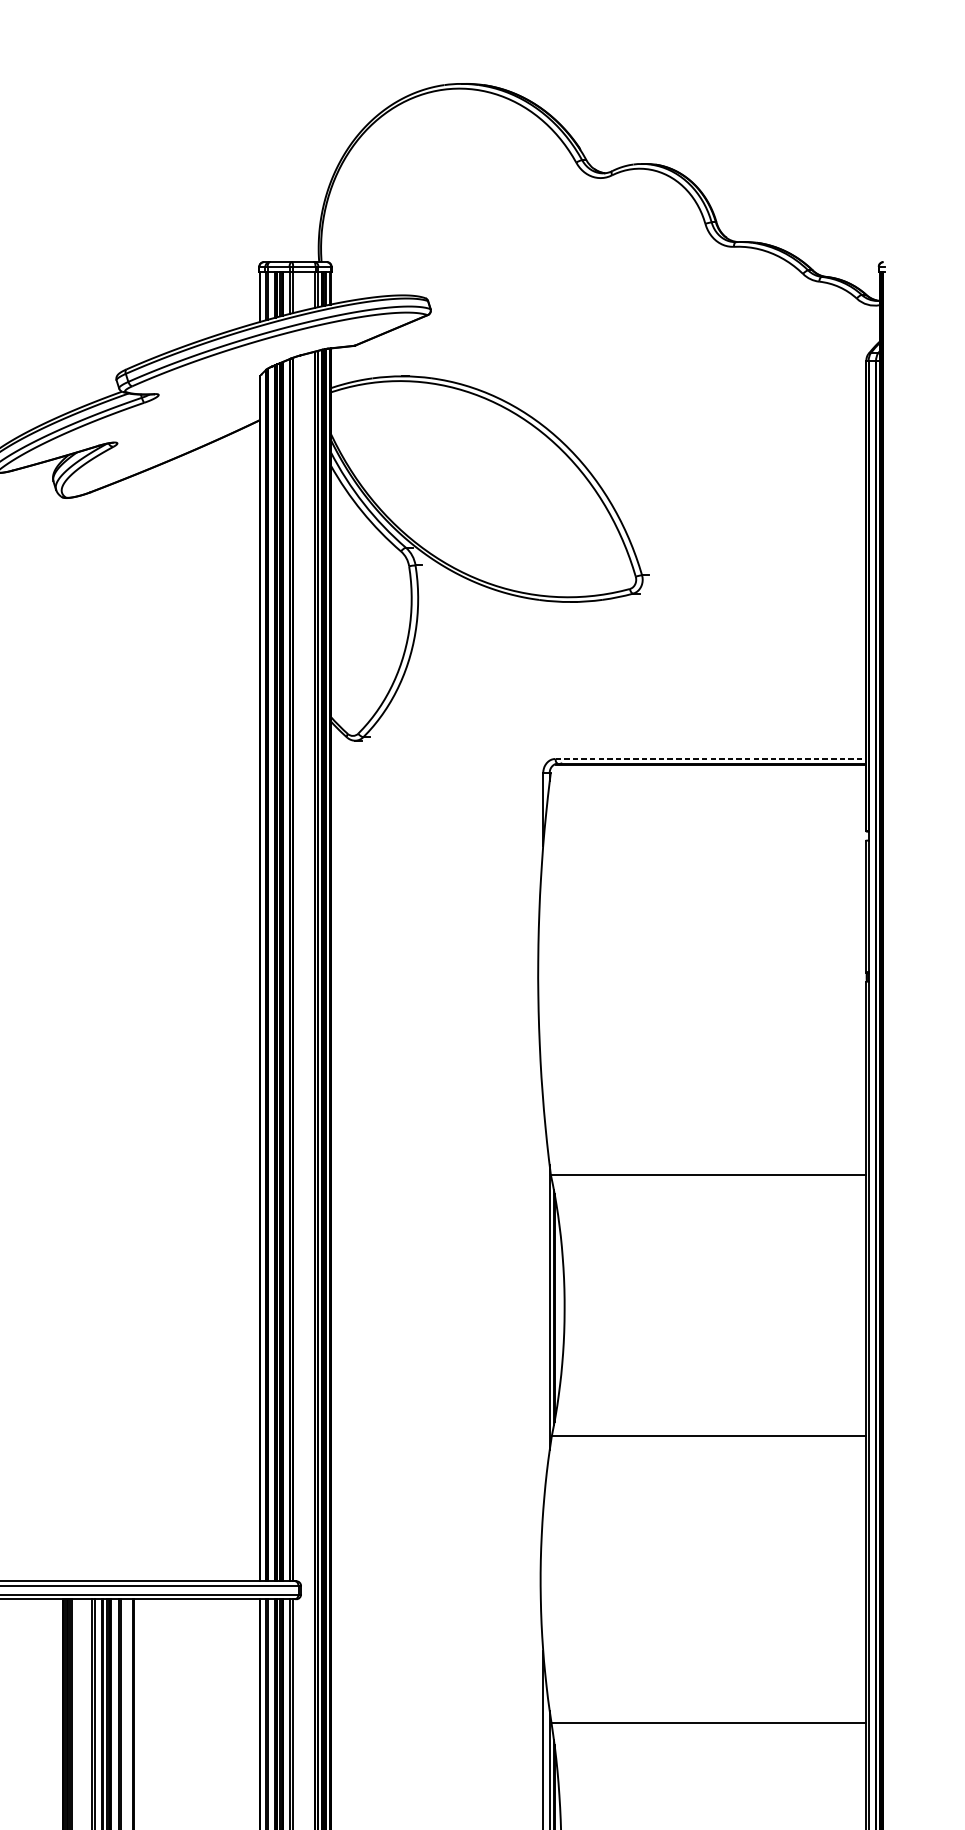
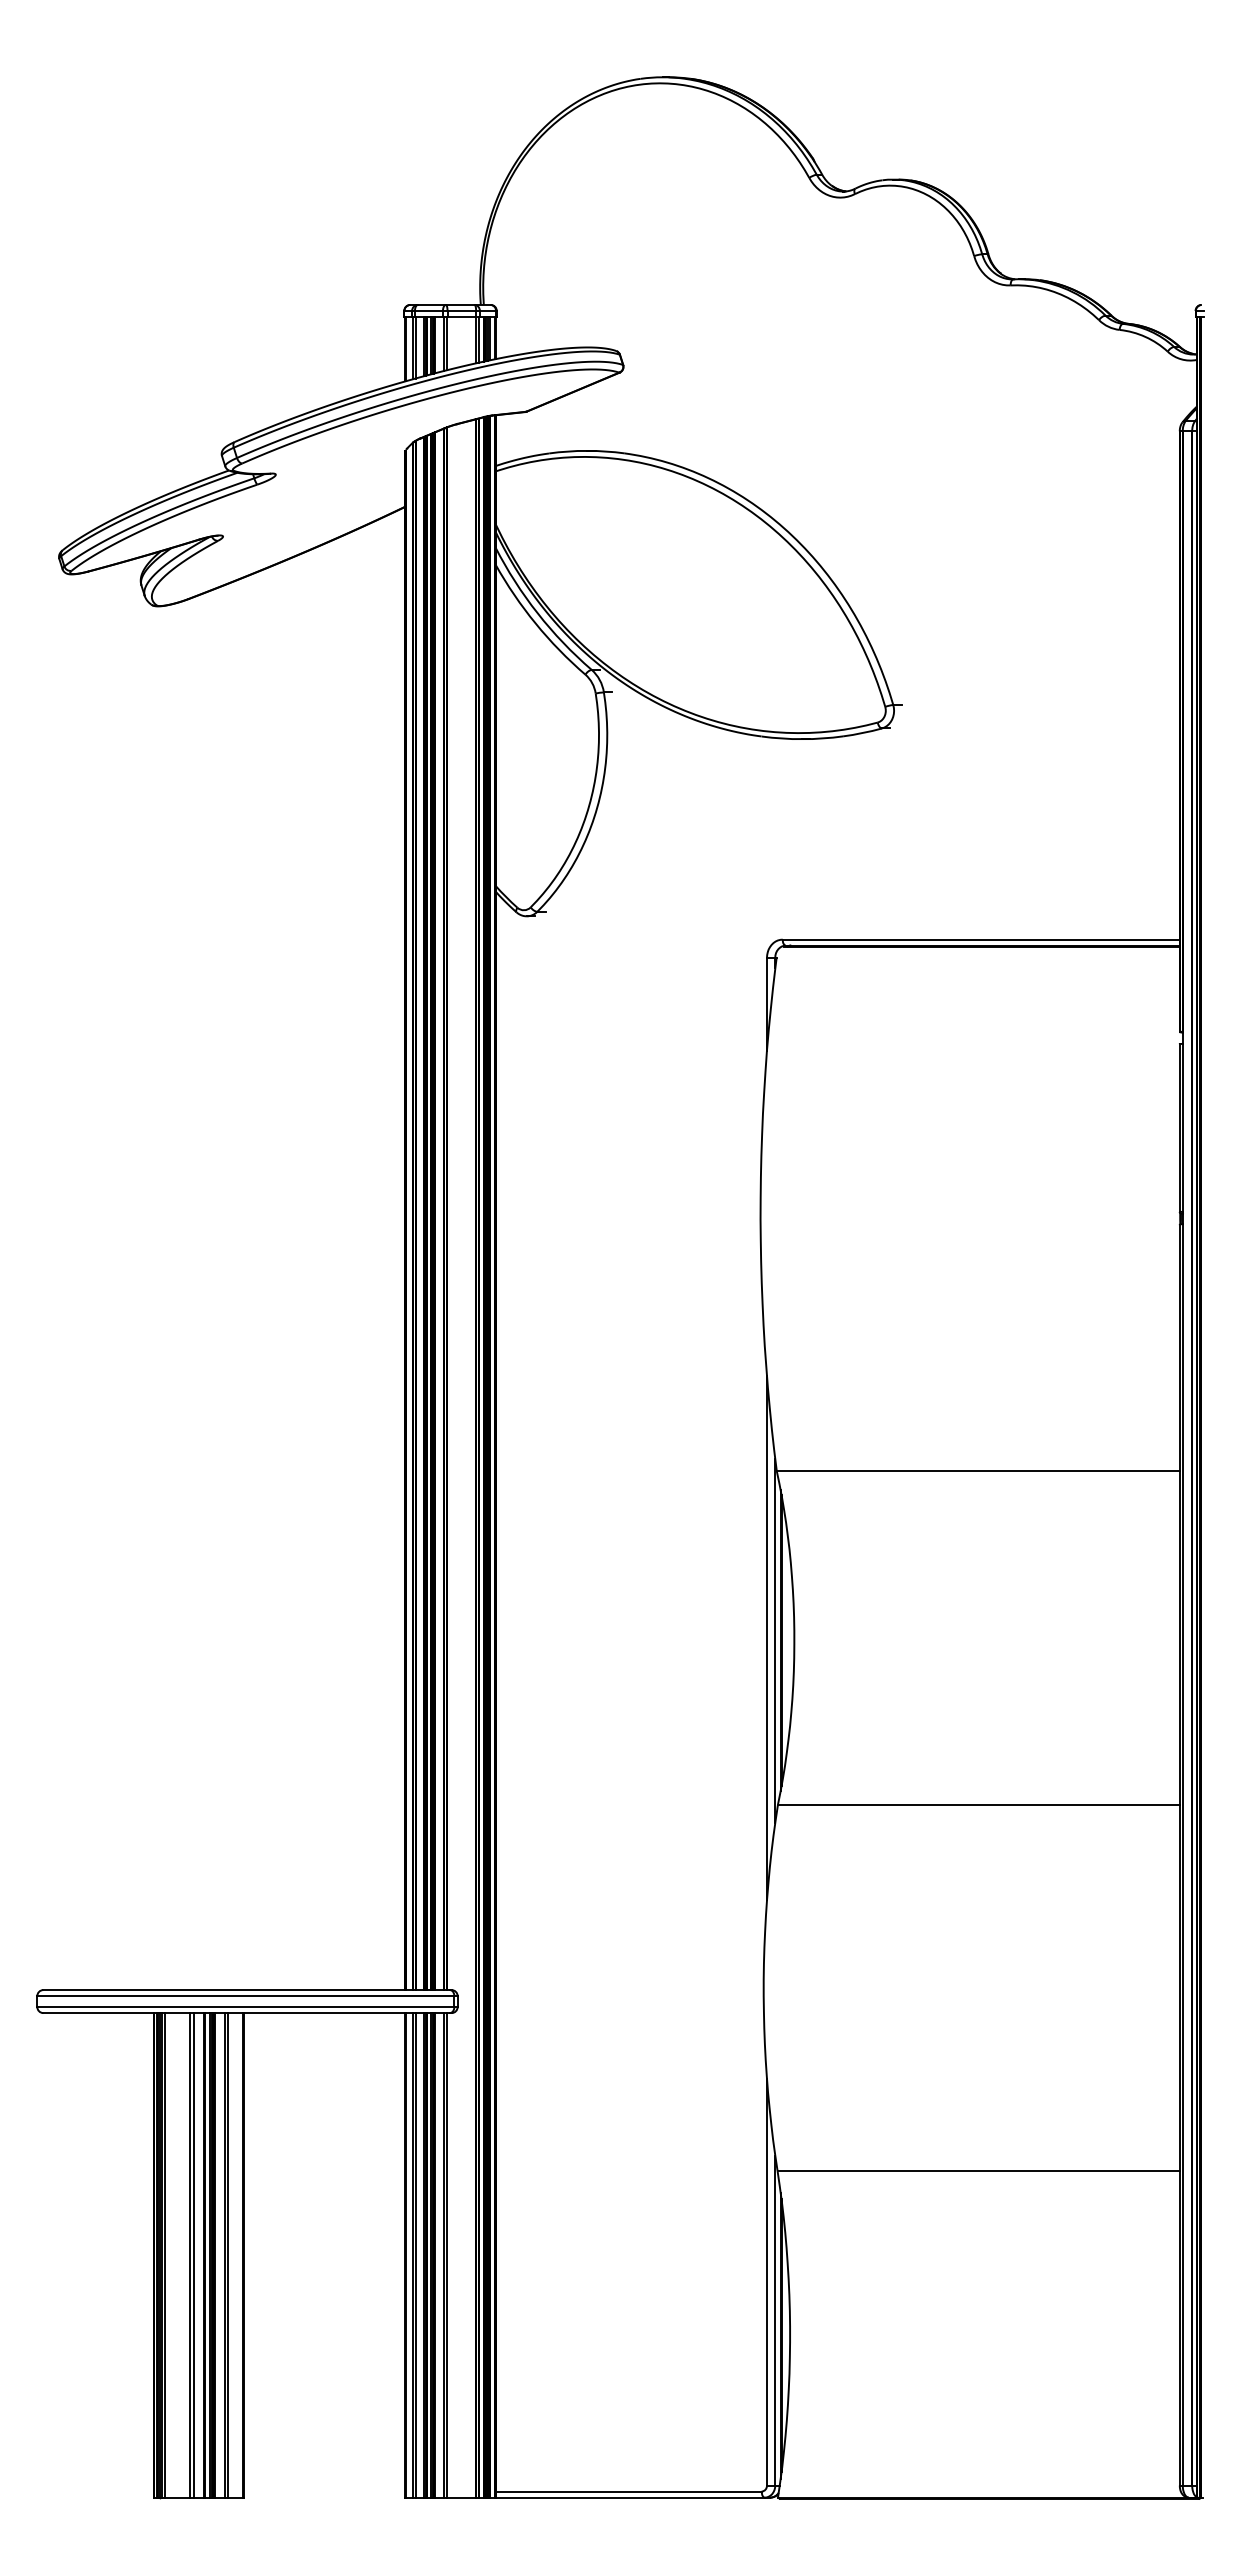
line: (711, 758) -> (981, 939), dashed -> solid
line: (542, 1305) -> (766, 1637), added

